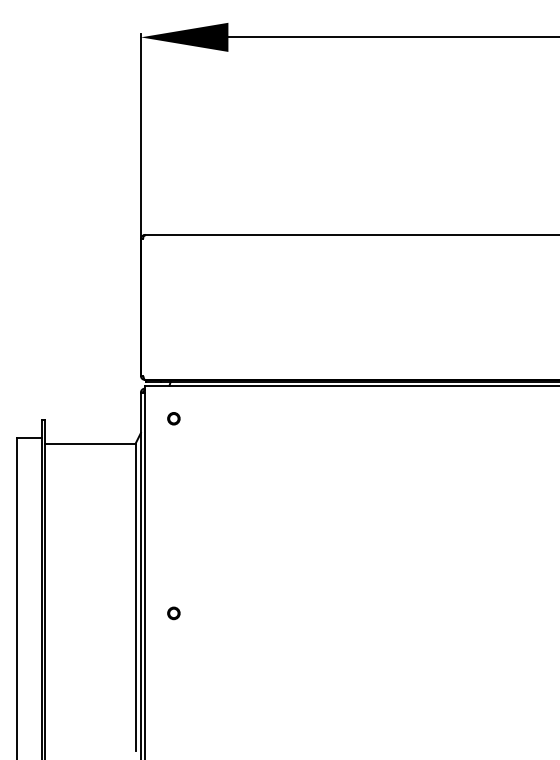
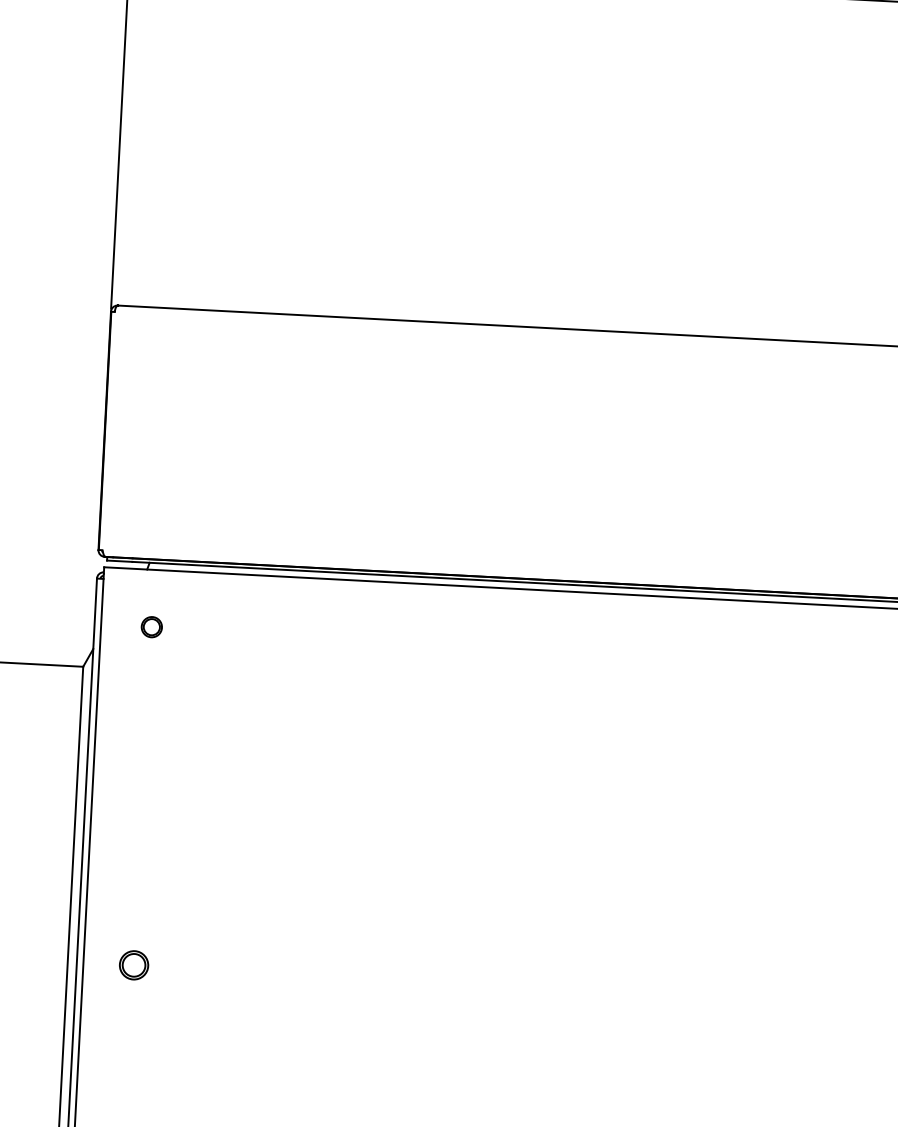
part: (173, 613) -> (133, 965), size x1.4

